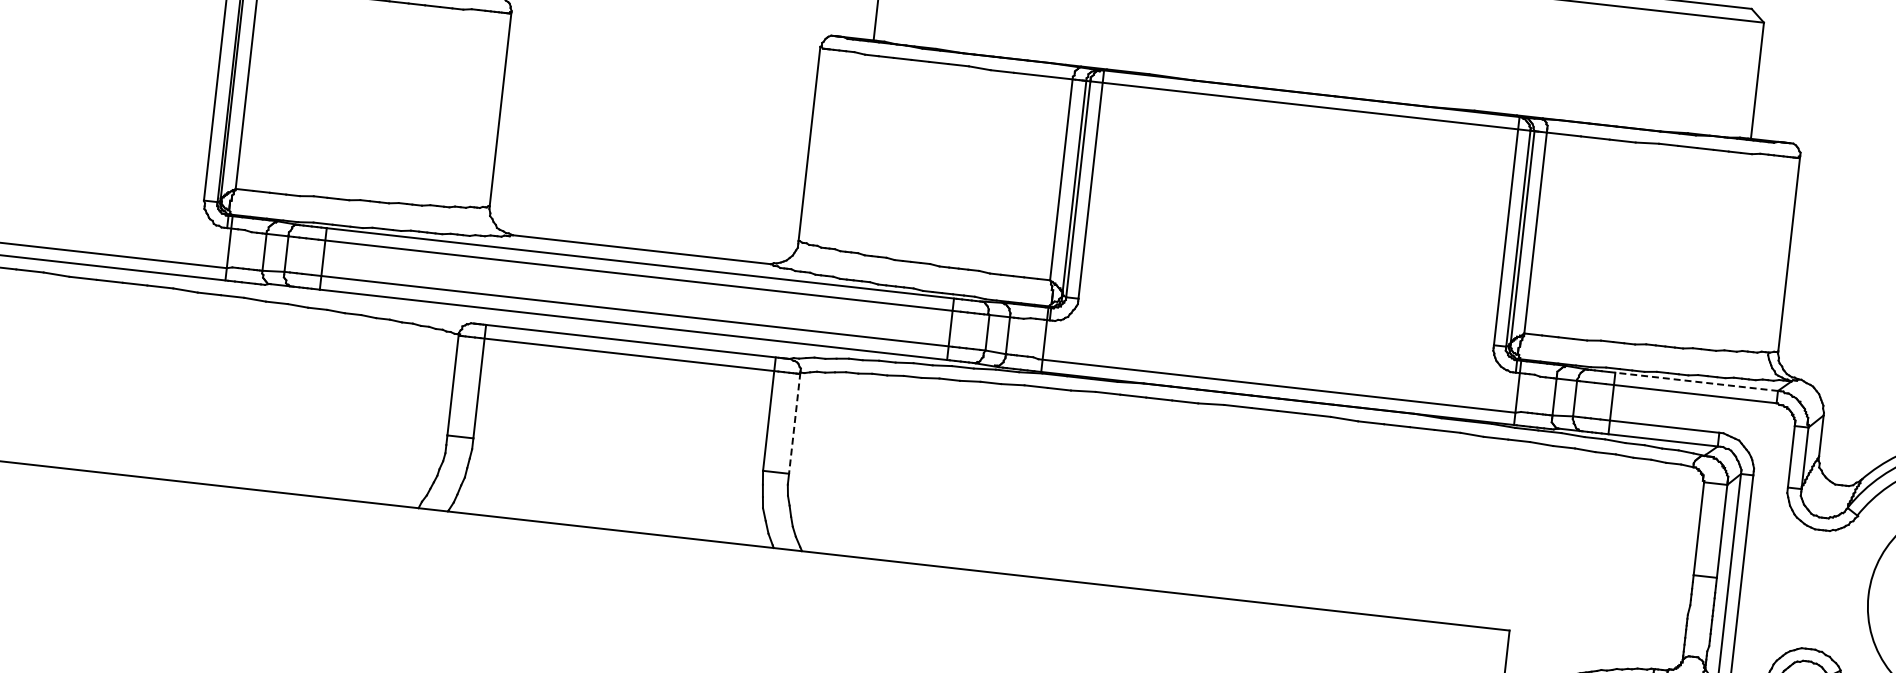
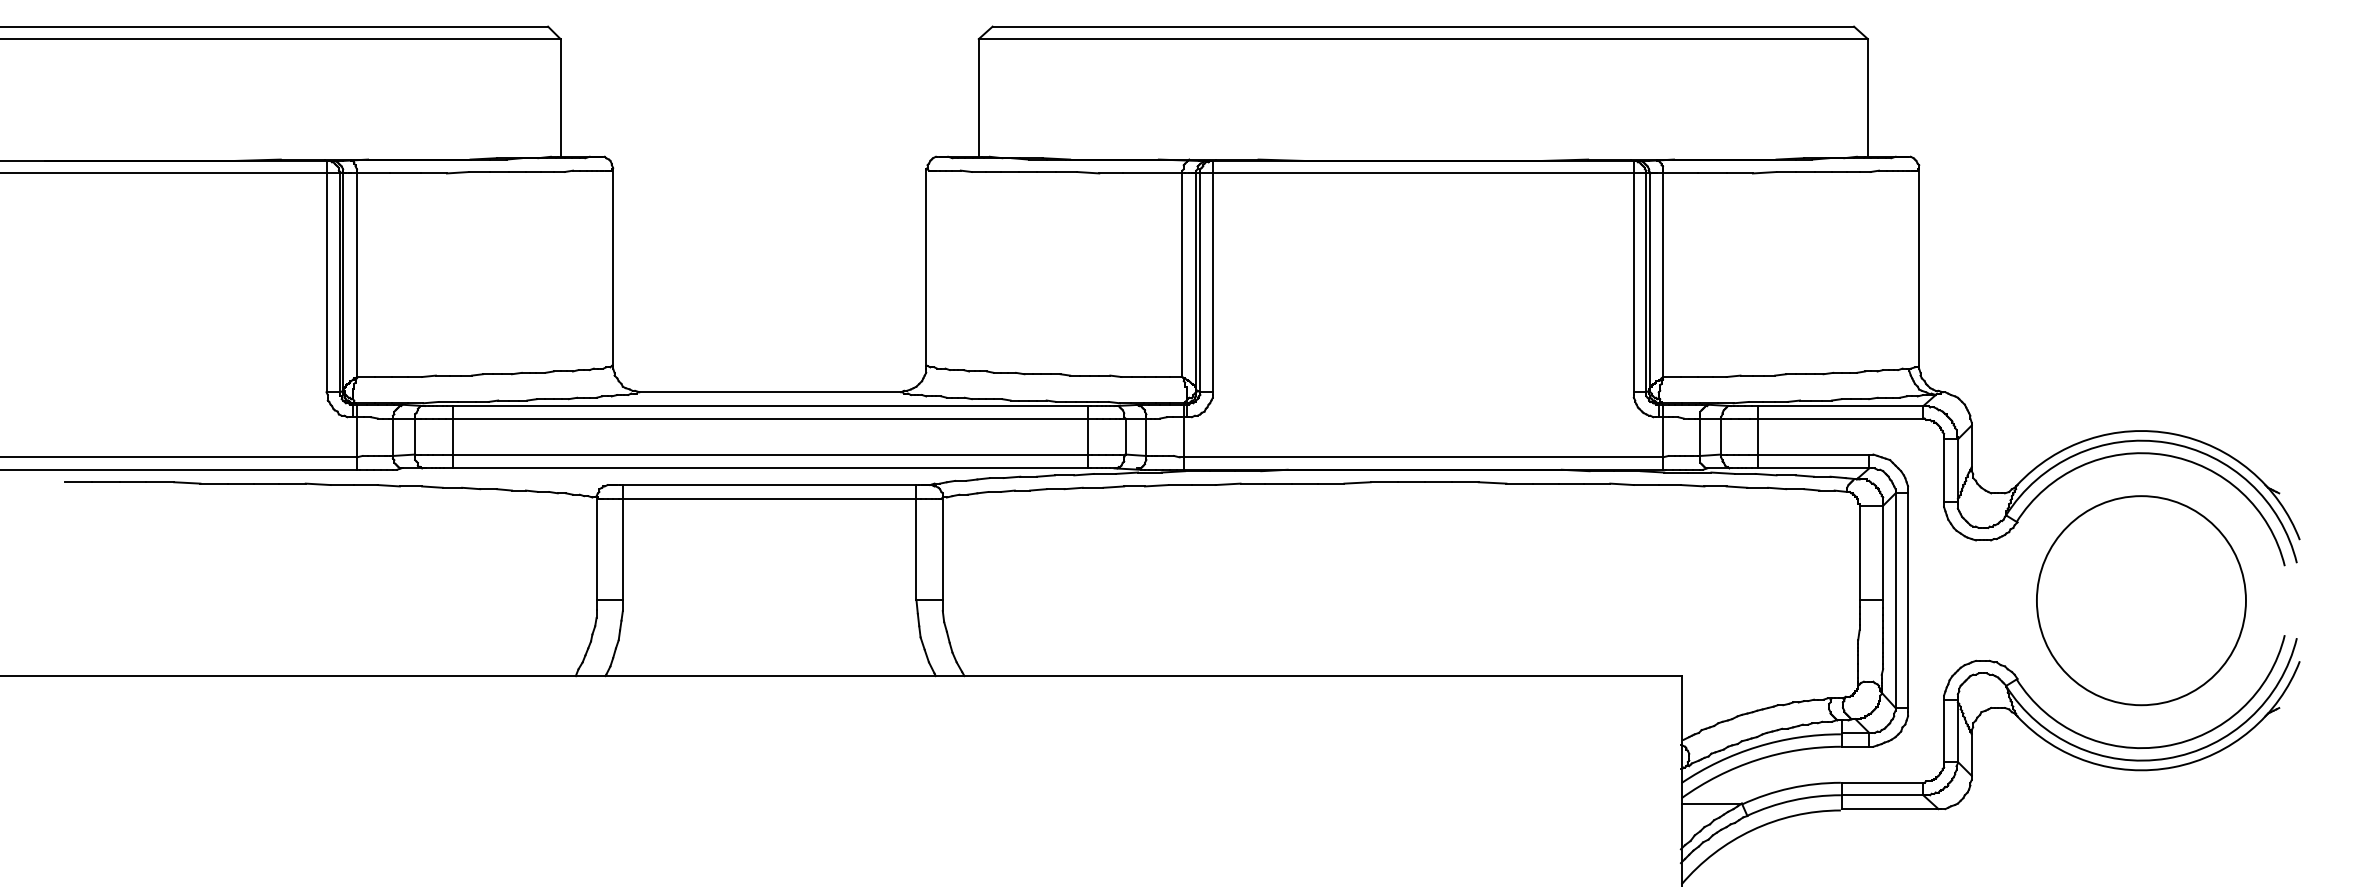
line: (1693, 381) -> (1837, 406), dashed -> solid
line: (794, 423) -> (942, 549), dashed -> solid

